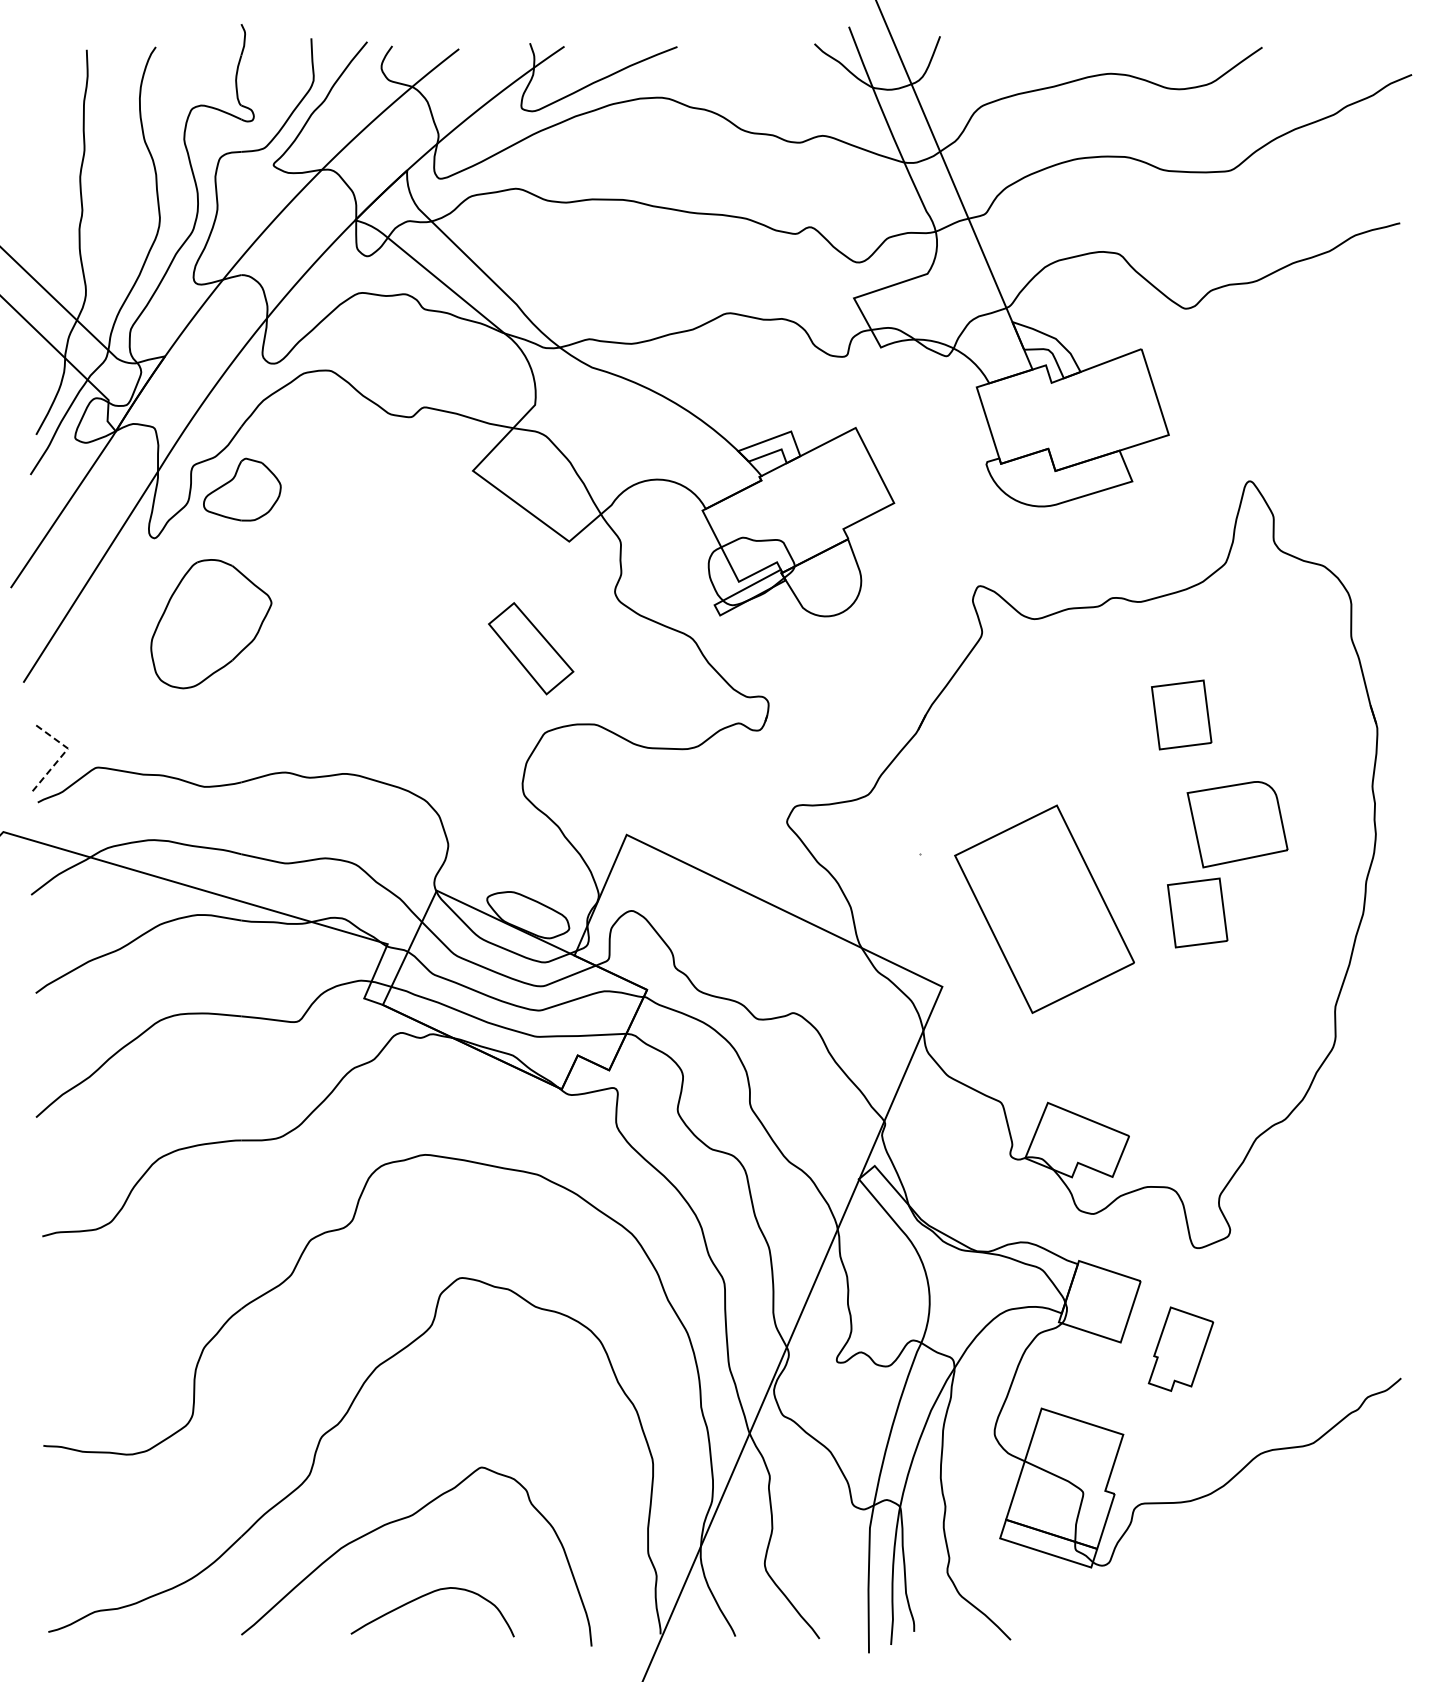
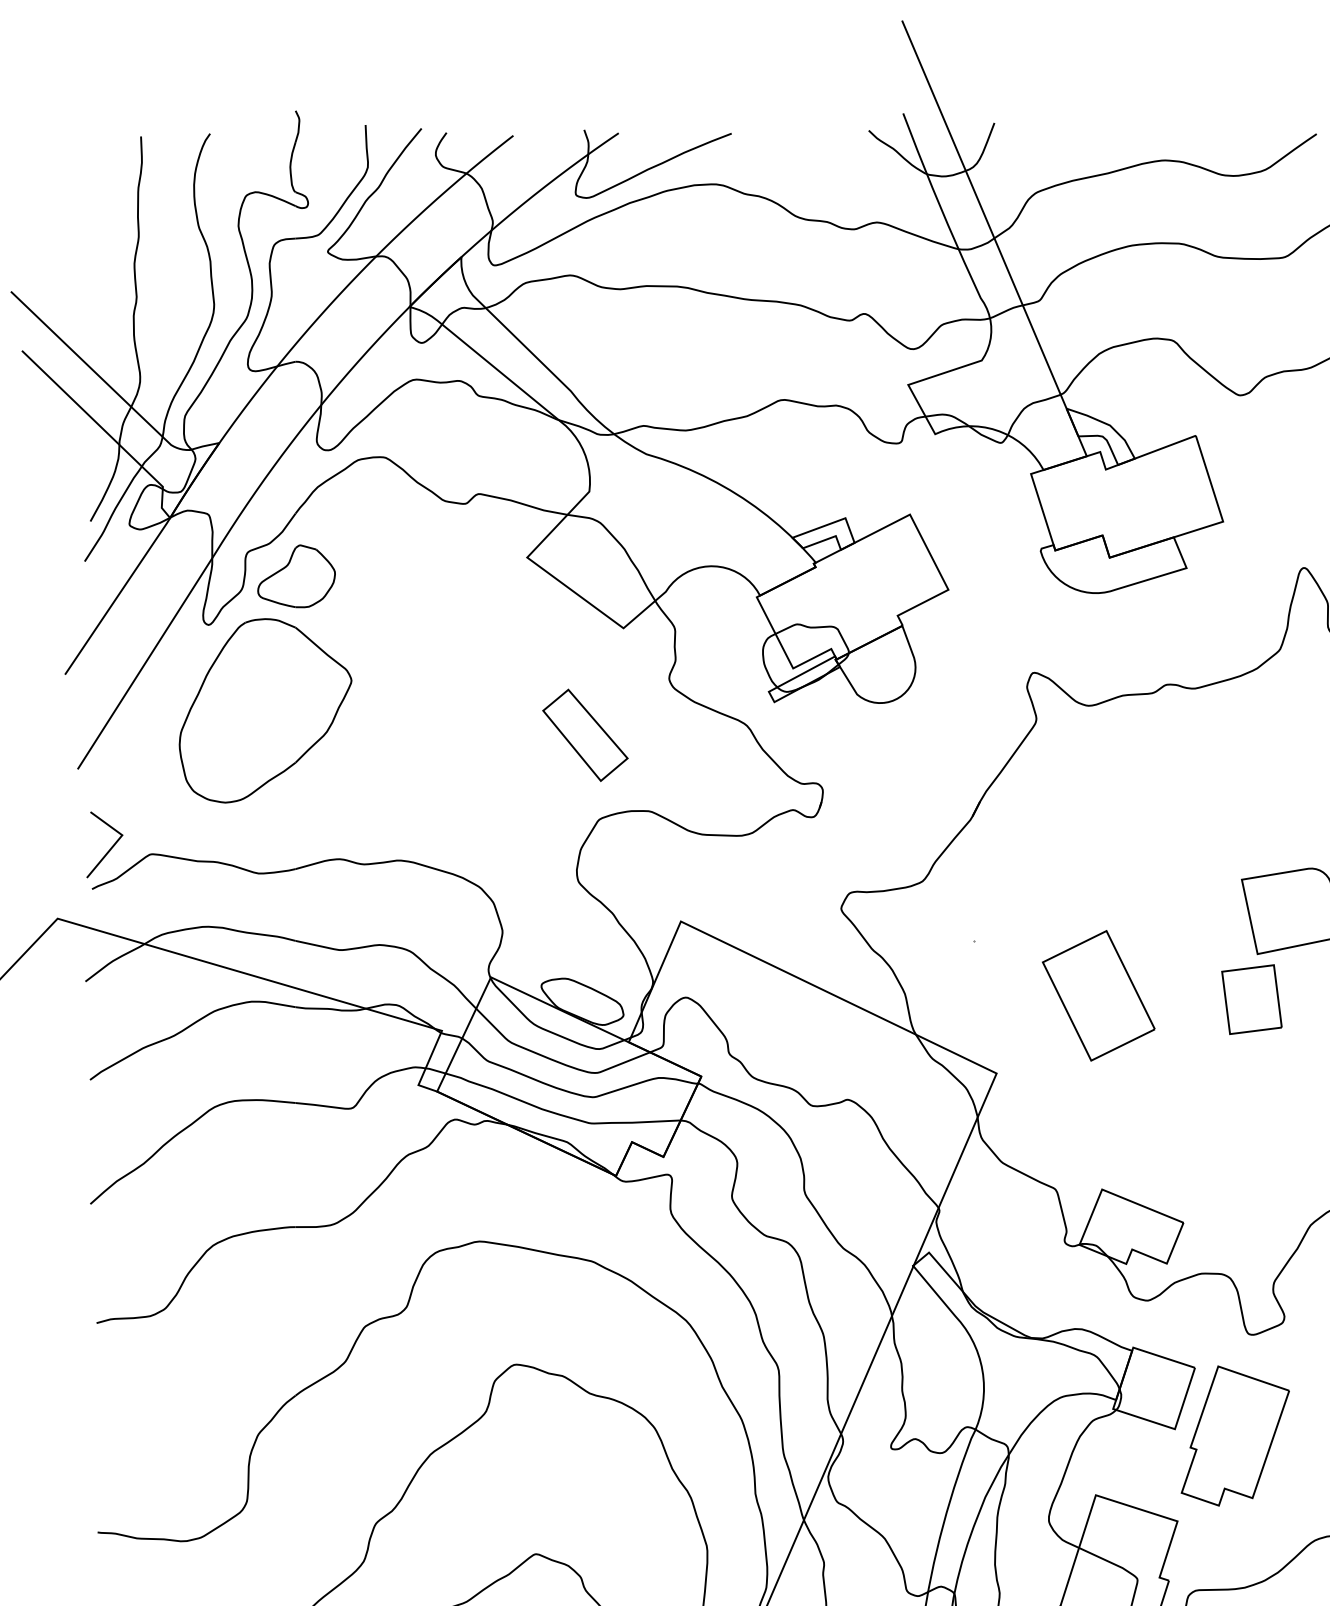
part: (211, 623) -> (265, 710), size x1.43
part: (1181, 714) -> (1235, 801), removed
line: (63, 754) -> (117, 841), dashed -> solid
part: (1044, 908) -> (1098, 995), size x0.62
part: (1180, 1348) -> (1234, 1435), size x1.67

